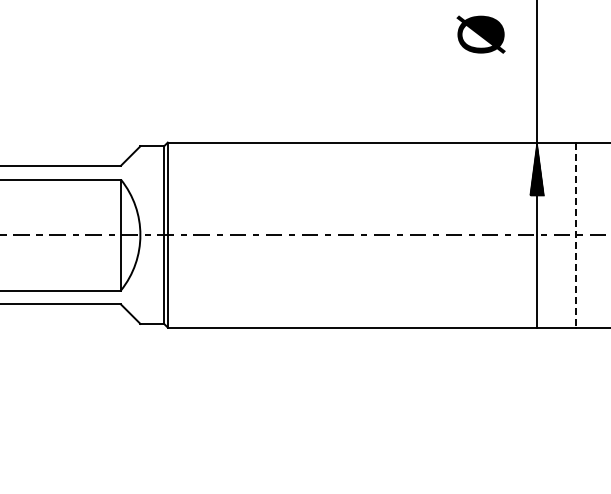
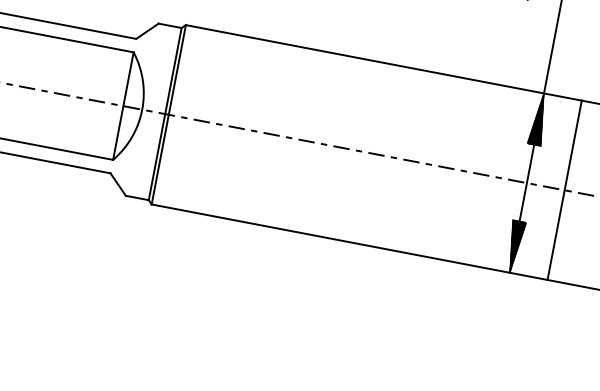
line: (576, 235) -> (565, 190), dashed -> solid
hatch: (537, 300) -> (515, 246), added

